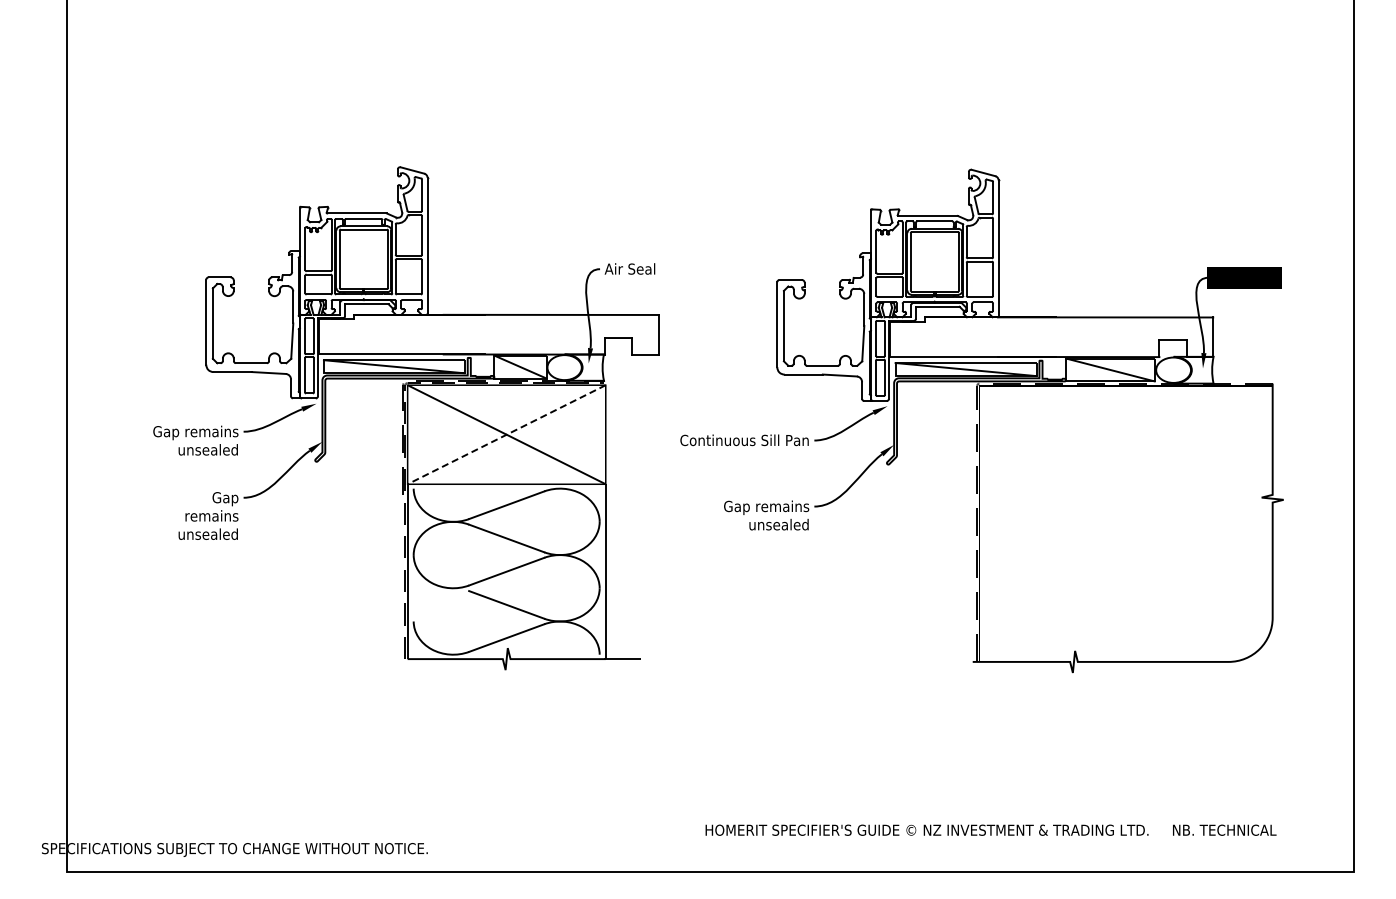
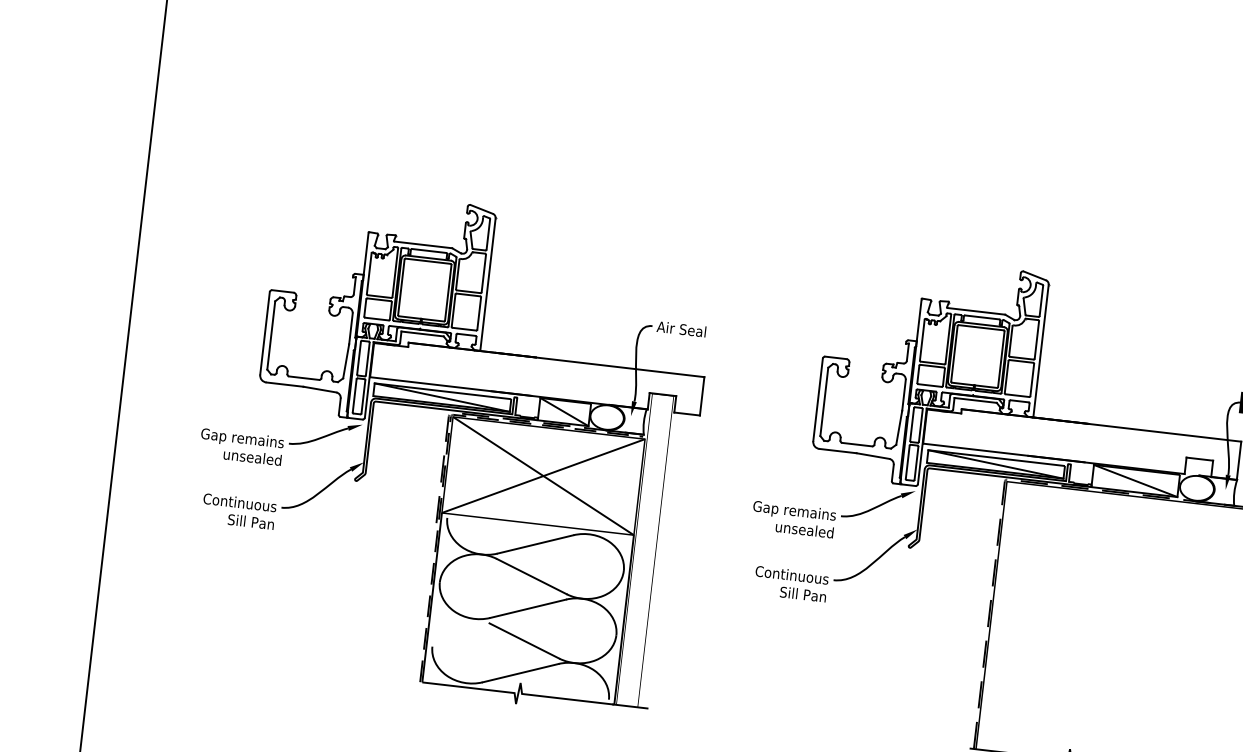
line: (506, 434) -> (543, 475), dashed -> solid
text: (744, 449) -> (772, 517), Continuous Sill Pan -> Gap remains unsealed
text: (200, 515) -> (237, 520), Gap remains unsealed -> Continuous Sill Pan
text: (766, 515) -> (786, 583), Gap remains unsealed -> Continuous Sill Pan

